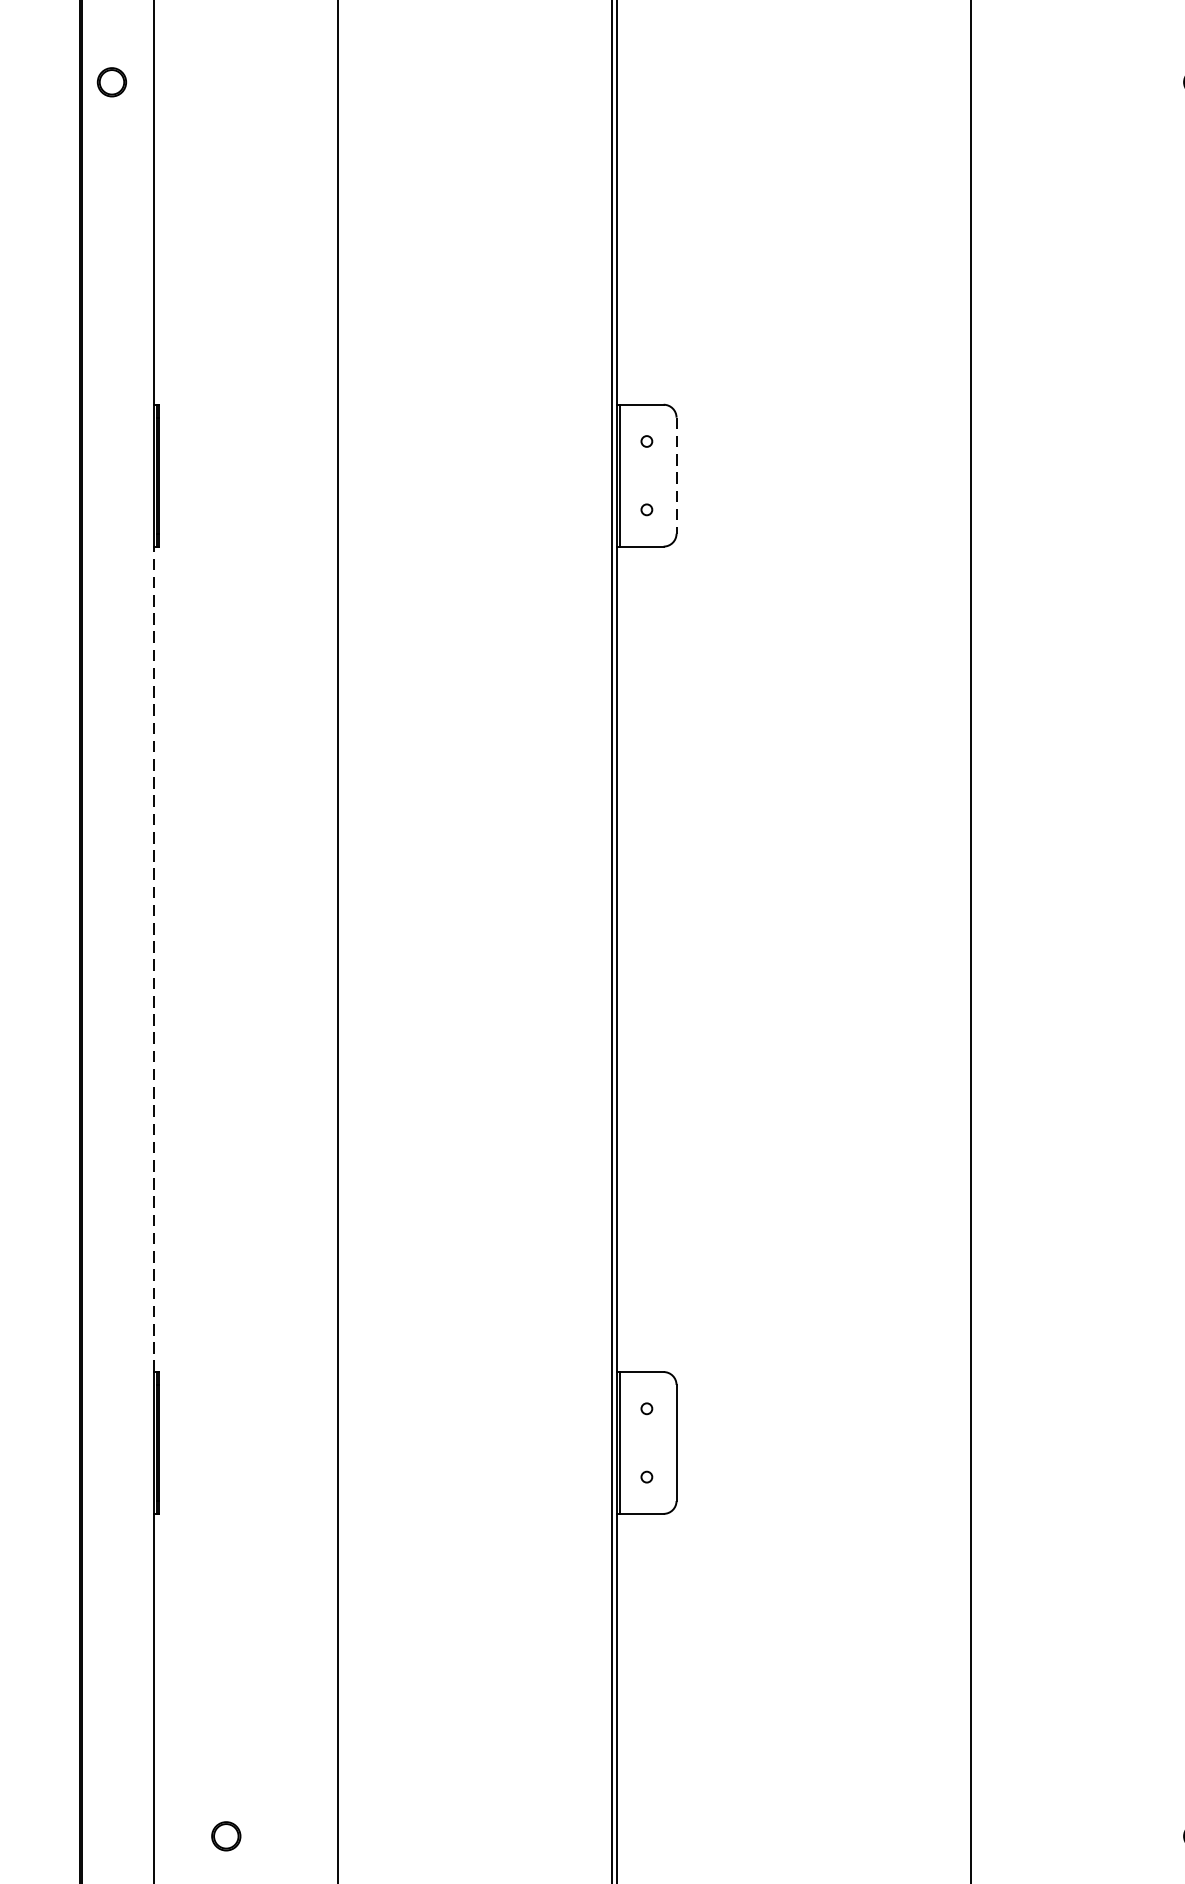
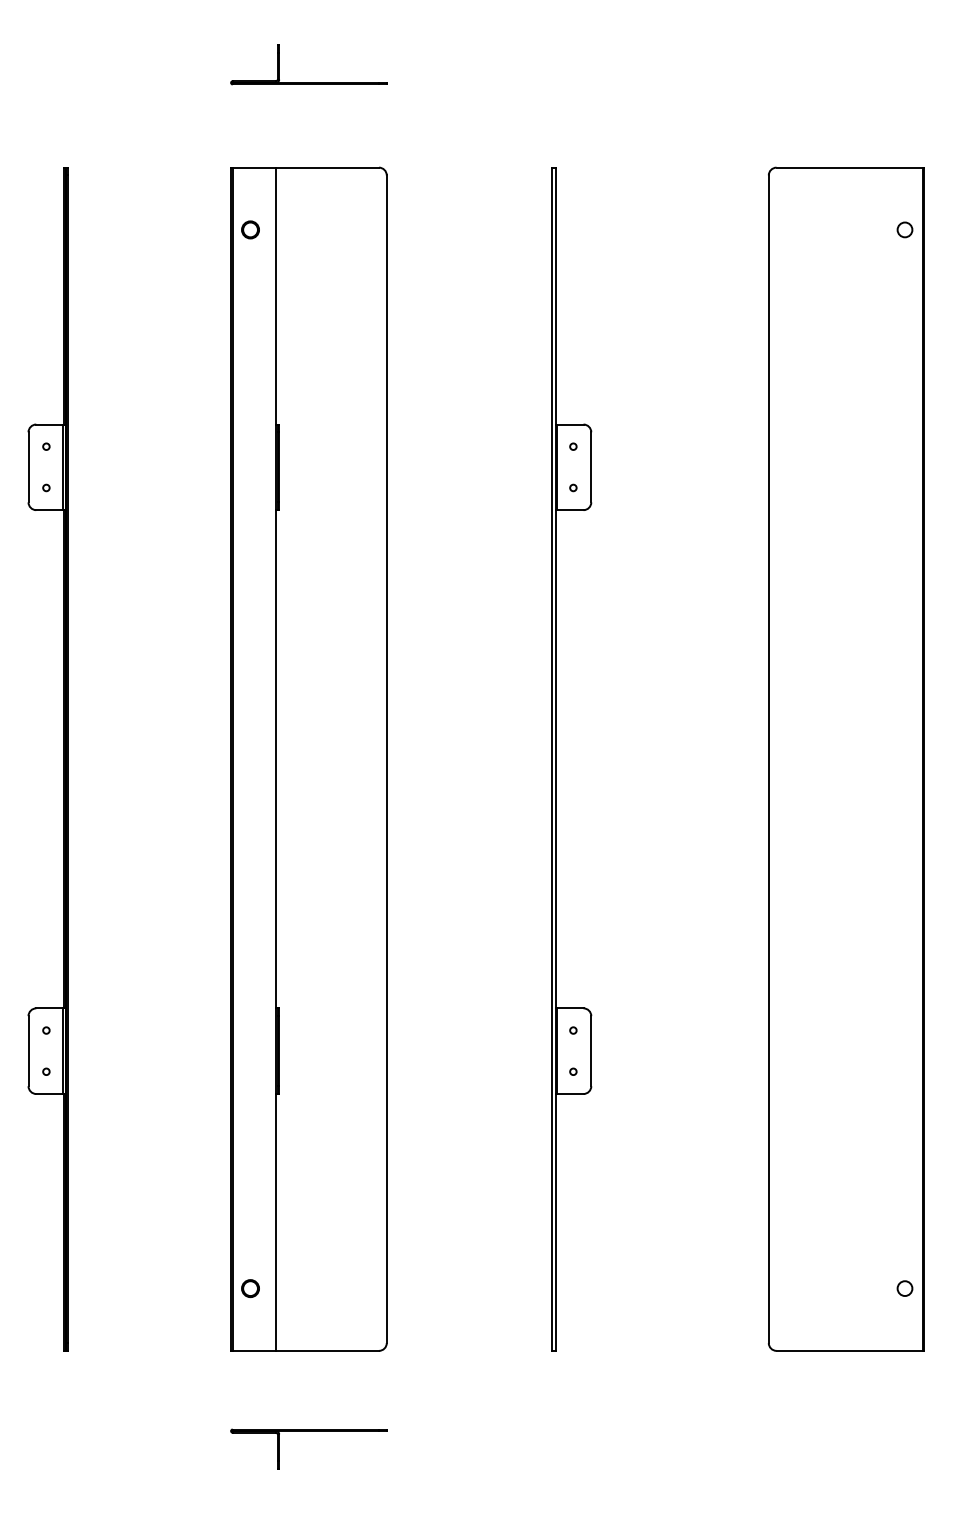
line: (676, 475) -> (591, 467), dashed -> solid
line: (153, 958) -> (275, 758), dashed -> solid
circle: (226, 1836) -> (250, 1288), moved

